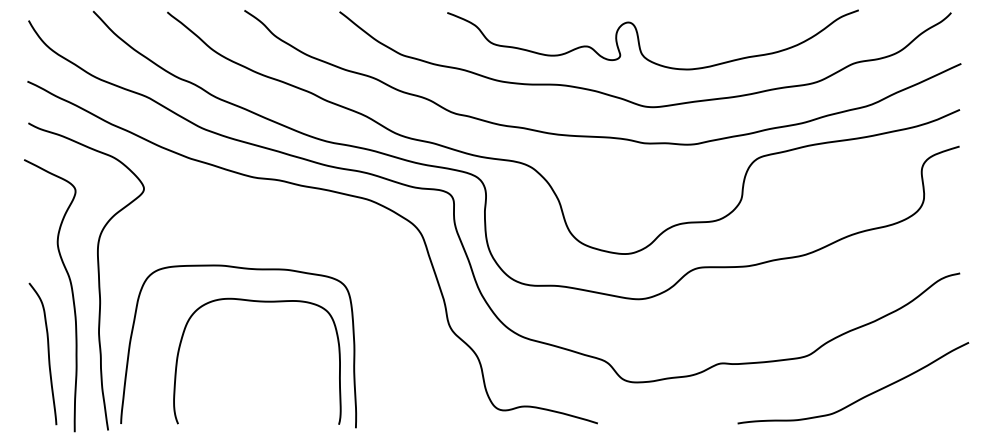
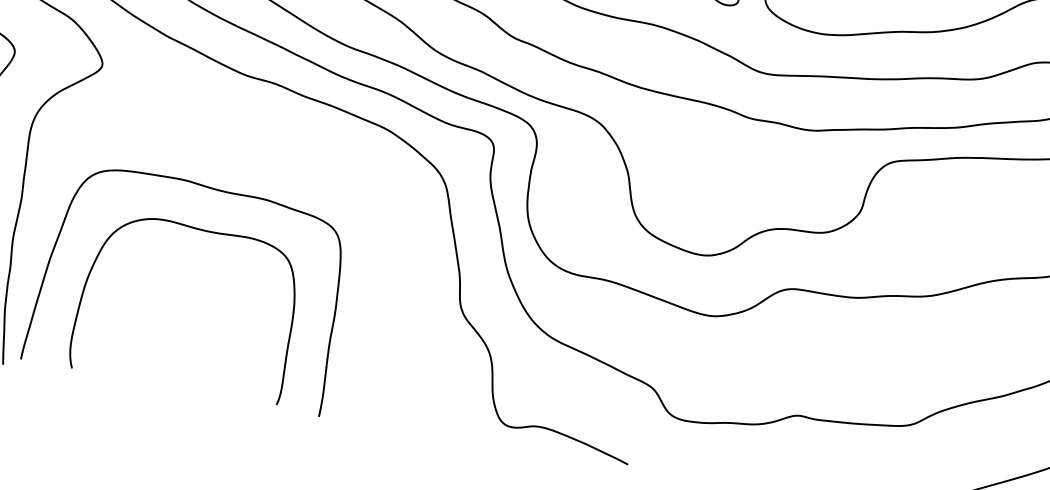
curve: (257, 302) -> (199, 231), moved

